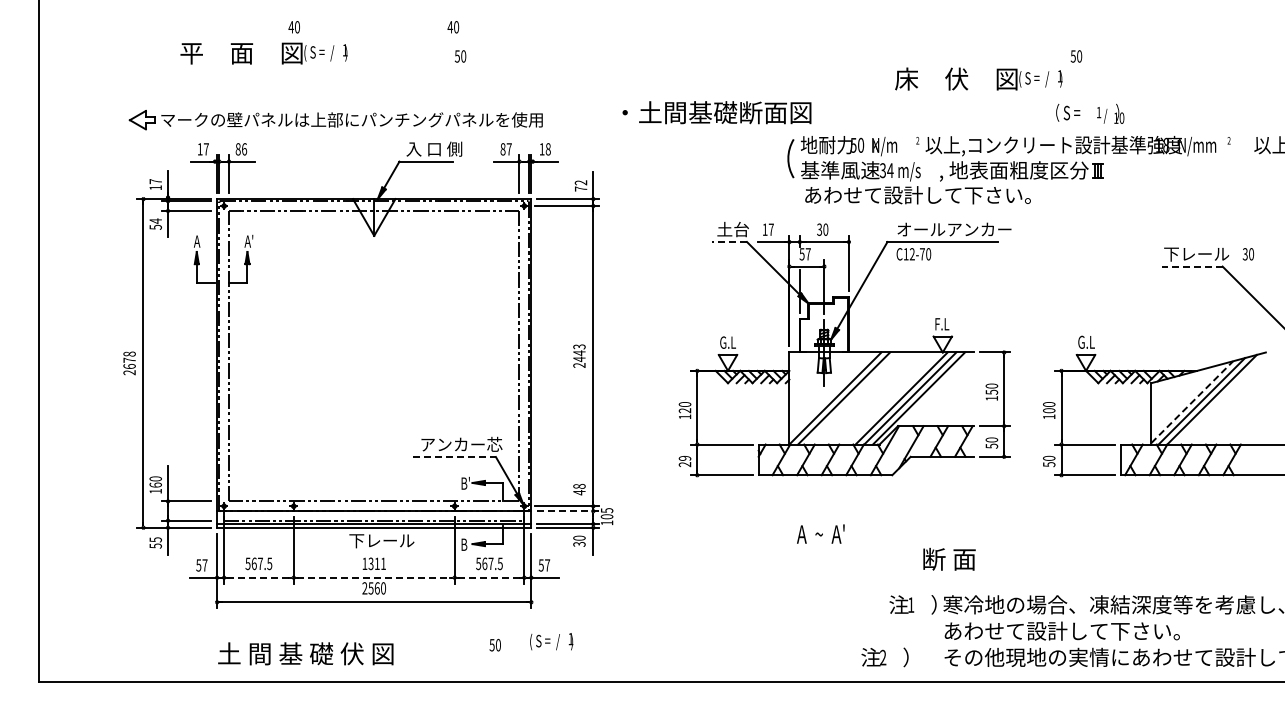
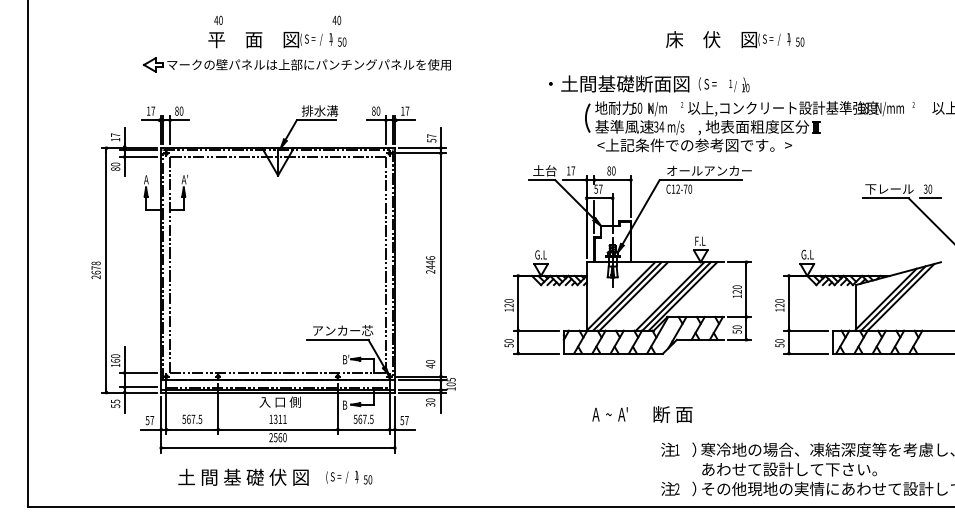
text: (263, 53) -> (270, 39), moved
text: (978, 78) -> (728, 39), moved
text: (716, 112) -> (618, 83), moved
text: (1090, 113) -> (724, 84), moved
part: (335, 120) -> (296, 65), moved
text: (434, 148) -> (322, 110), 入 口 側 -> 排水溝
text: (244, 149) -> (181, 111), 86 -> 80
text: (508, 149) -> (377, 111), 87 -> 80
text: (547, 149) -> (406, 111), 18 -> 17
text: (580, 185) -> (431, 138), 72 -> 57
text: (934, 195) -> (694, 145), あわせて設計して下さい。 -> <上記条件での参考図です。>
text: (155, 223) -> (115, 166), 54 -> 80
text: (819, 229) -> (609, 170), 30 -> 80
line: (729, 242) -> (542, 180), dashed -> solid
line: (1192, 266) -> (886, 198), dashed -> solid
line: (1251, 266) -> (930, 198), added
text: (579, 346) -> (430, 257), 2443 -> 2446
text: (991, 391) -> (736, 291), 150 -> 120
line: (852, 398) -> (633, 296), added
line: (1192, 402) -> (886, 299), dashed -> solid
text: (1049, 410) -> (780, 305), 100 -> 120
line: (455, 457) -> (338, 340), dashed -> solid
text: (684, 461) -> (508, 343), 29 -> 50
text: (579, 485) -> (430, 361), 48 -> 40
line: (568, 511) -> (422, 380), dashed -> solid
text: (820, 533) -> (609, 413), moved
text: (381, 540) -> (283, 402), 下レール -> 入 口 側
text: (949, 558) -> (673, 413), moved
line: (258, 577) -> (191, 429), dashed -> solid
line: (374, 577) -> (278, 429), dashed -> solid
line: (489, 577) -> (363, 429), dashed -> solid
text: (551, 641) -> (342, 477), moved
text: (305, 653) -> (243, 477), moved
text: (884, 657) -> (678, 489), moved

